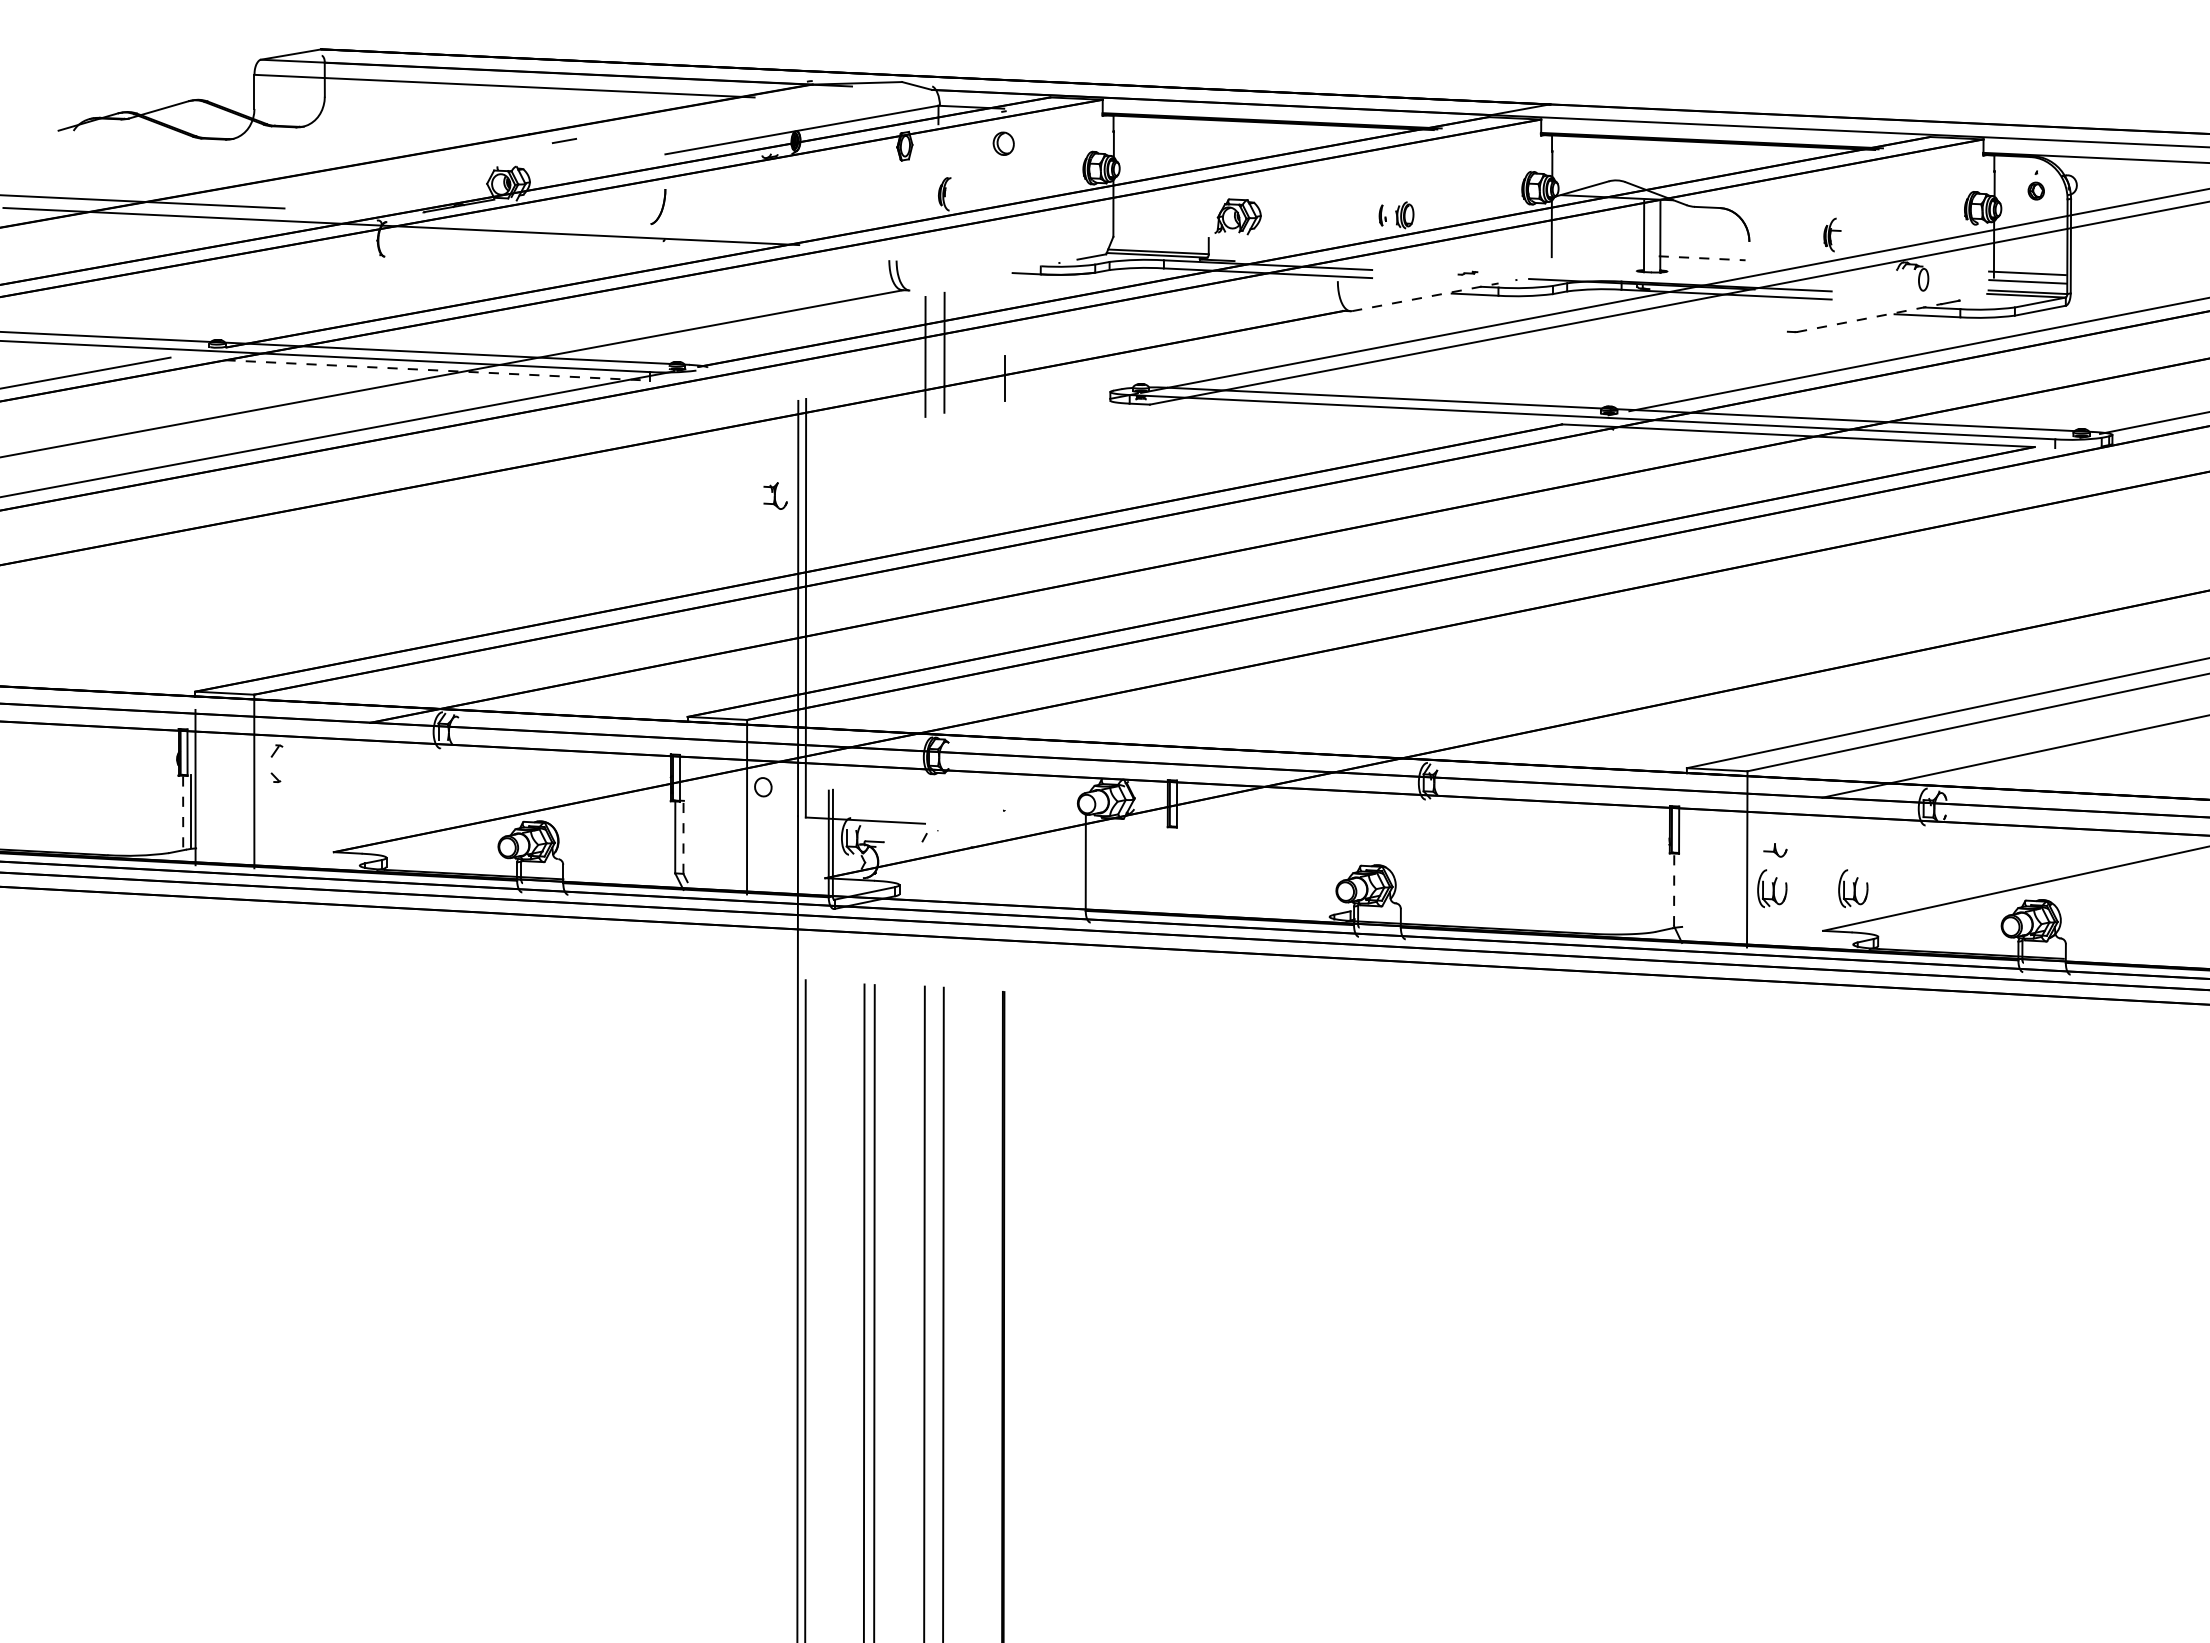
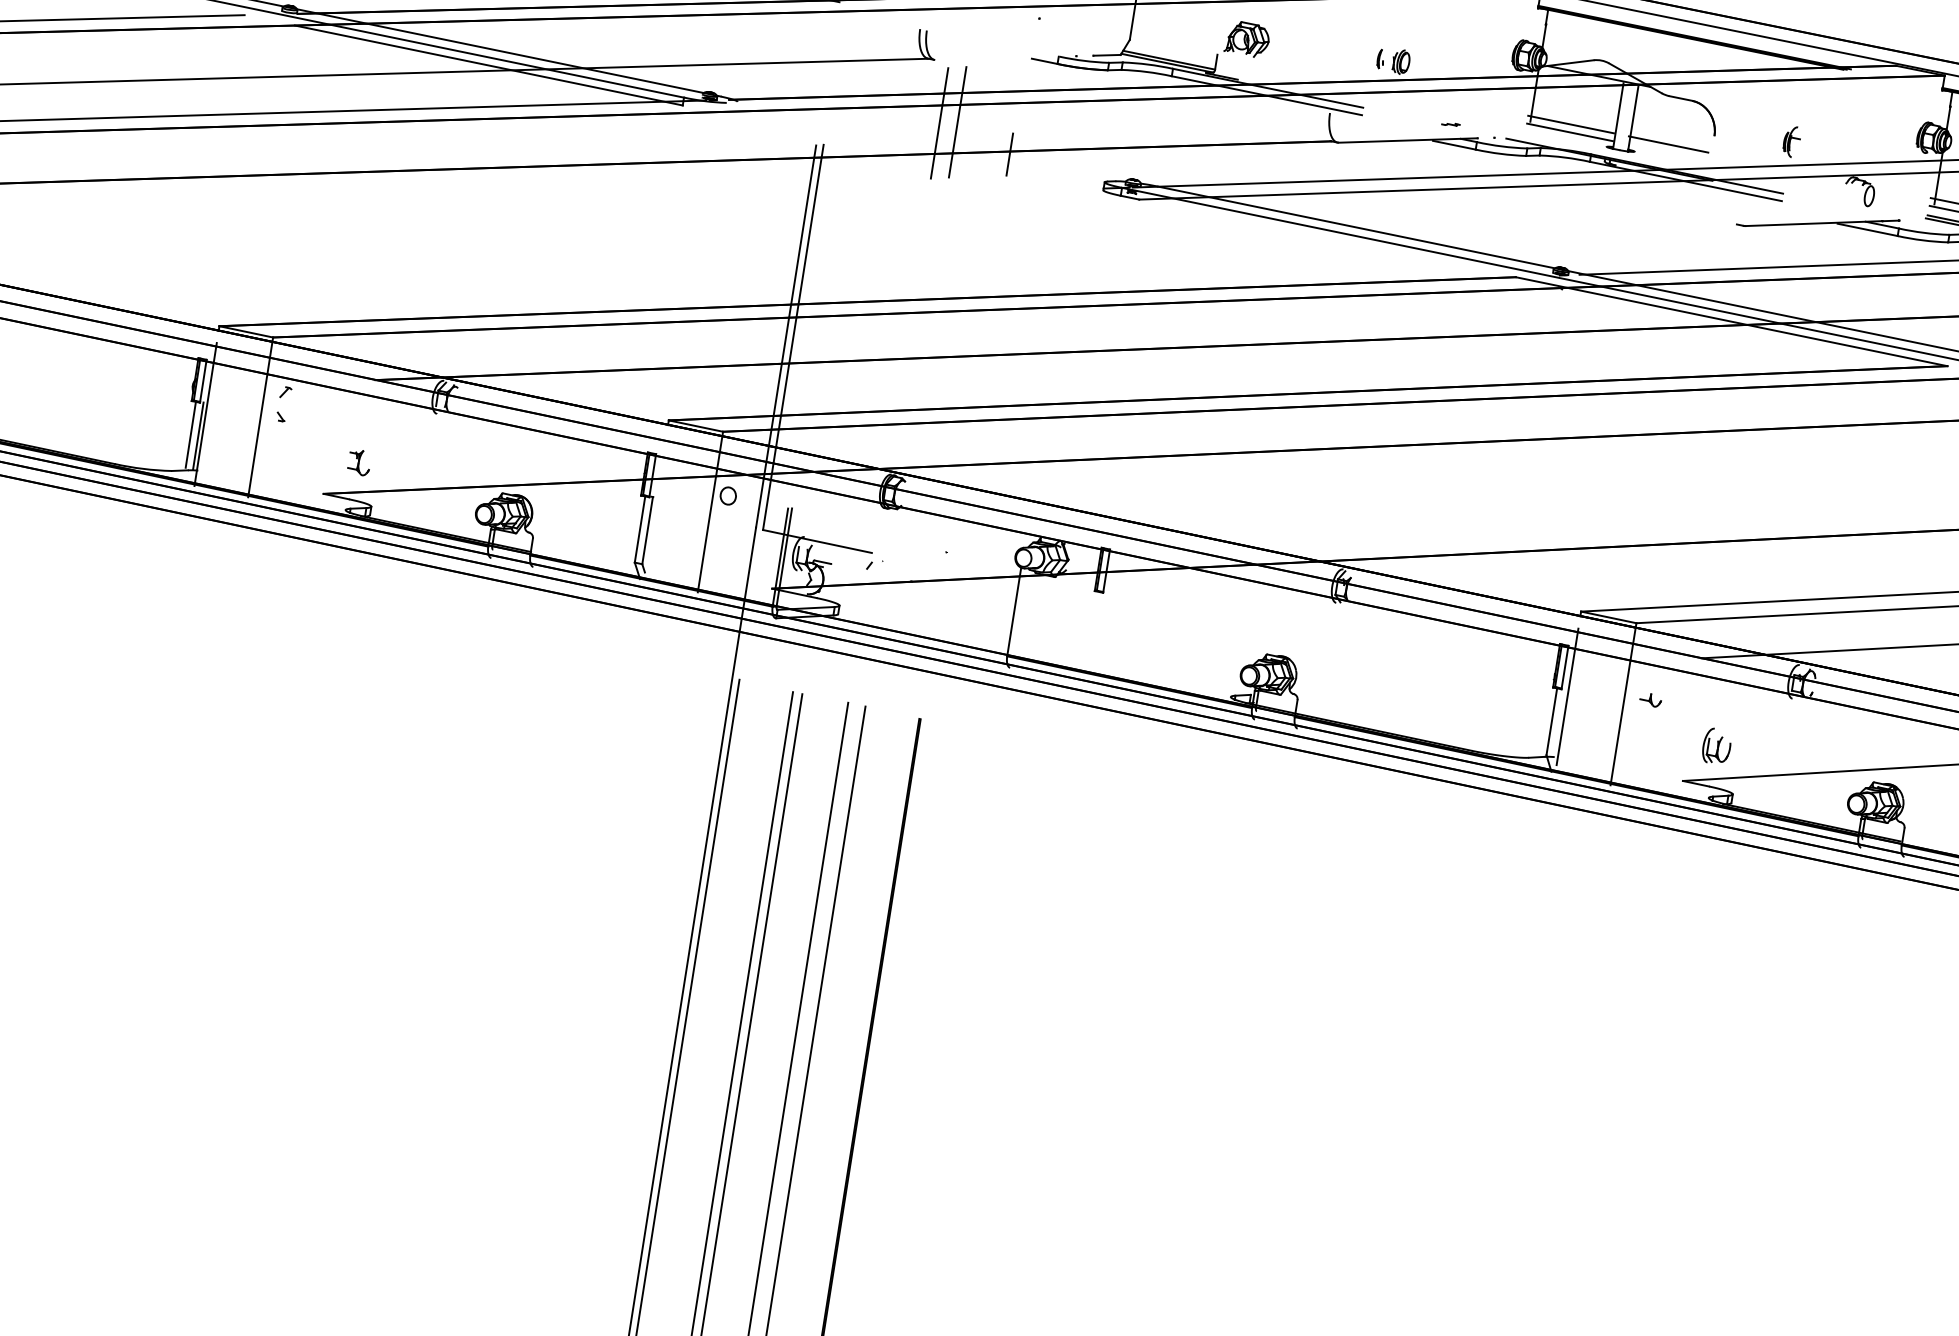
line: (1595, 253) -> (1571, 124), added
line: (1702, 258) -> (1668, 144), dashed -> solid
line: (1595, 261) -> (1570, 132), added
line: (1425, 297) -> (1408, 140), dashed -> solid
line: (1869, 318) -> (1813, 224), dashed -> solid
line: (437, 370) -> (488, 65), dashed -> solid
part: (775, 495) -> (359, 462), moved
line: (183, 810) -> (191, 433), dashed -> solid
line: (683, 836) -> (647, 529), dashed -> solid
line: (1686, 860) -> (1567, 696), added
part: (1772, 888) -> (1642, 734), removed
line: (1674, 889) -> (1552, 721), dashed -> solid

